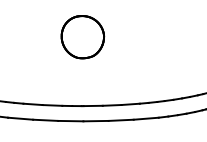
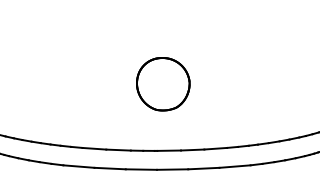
part: (83, 37) -> (163, 84), moved

